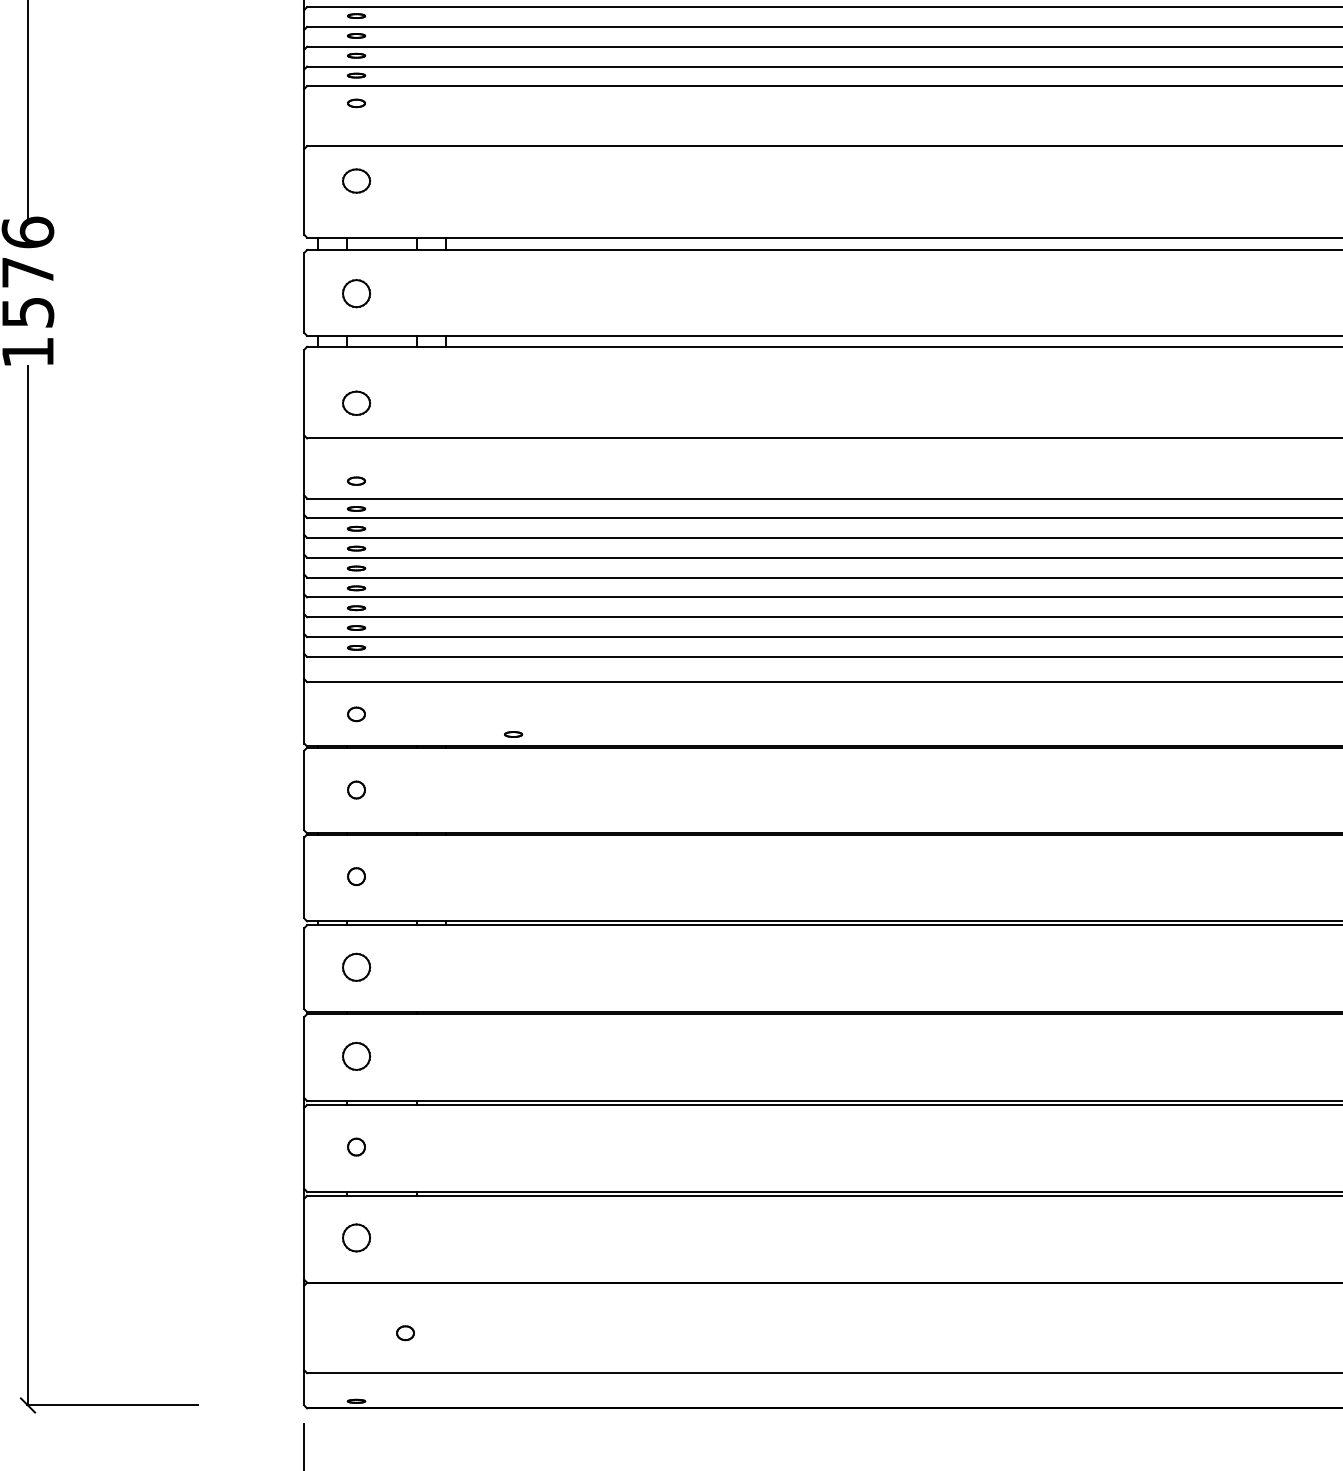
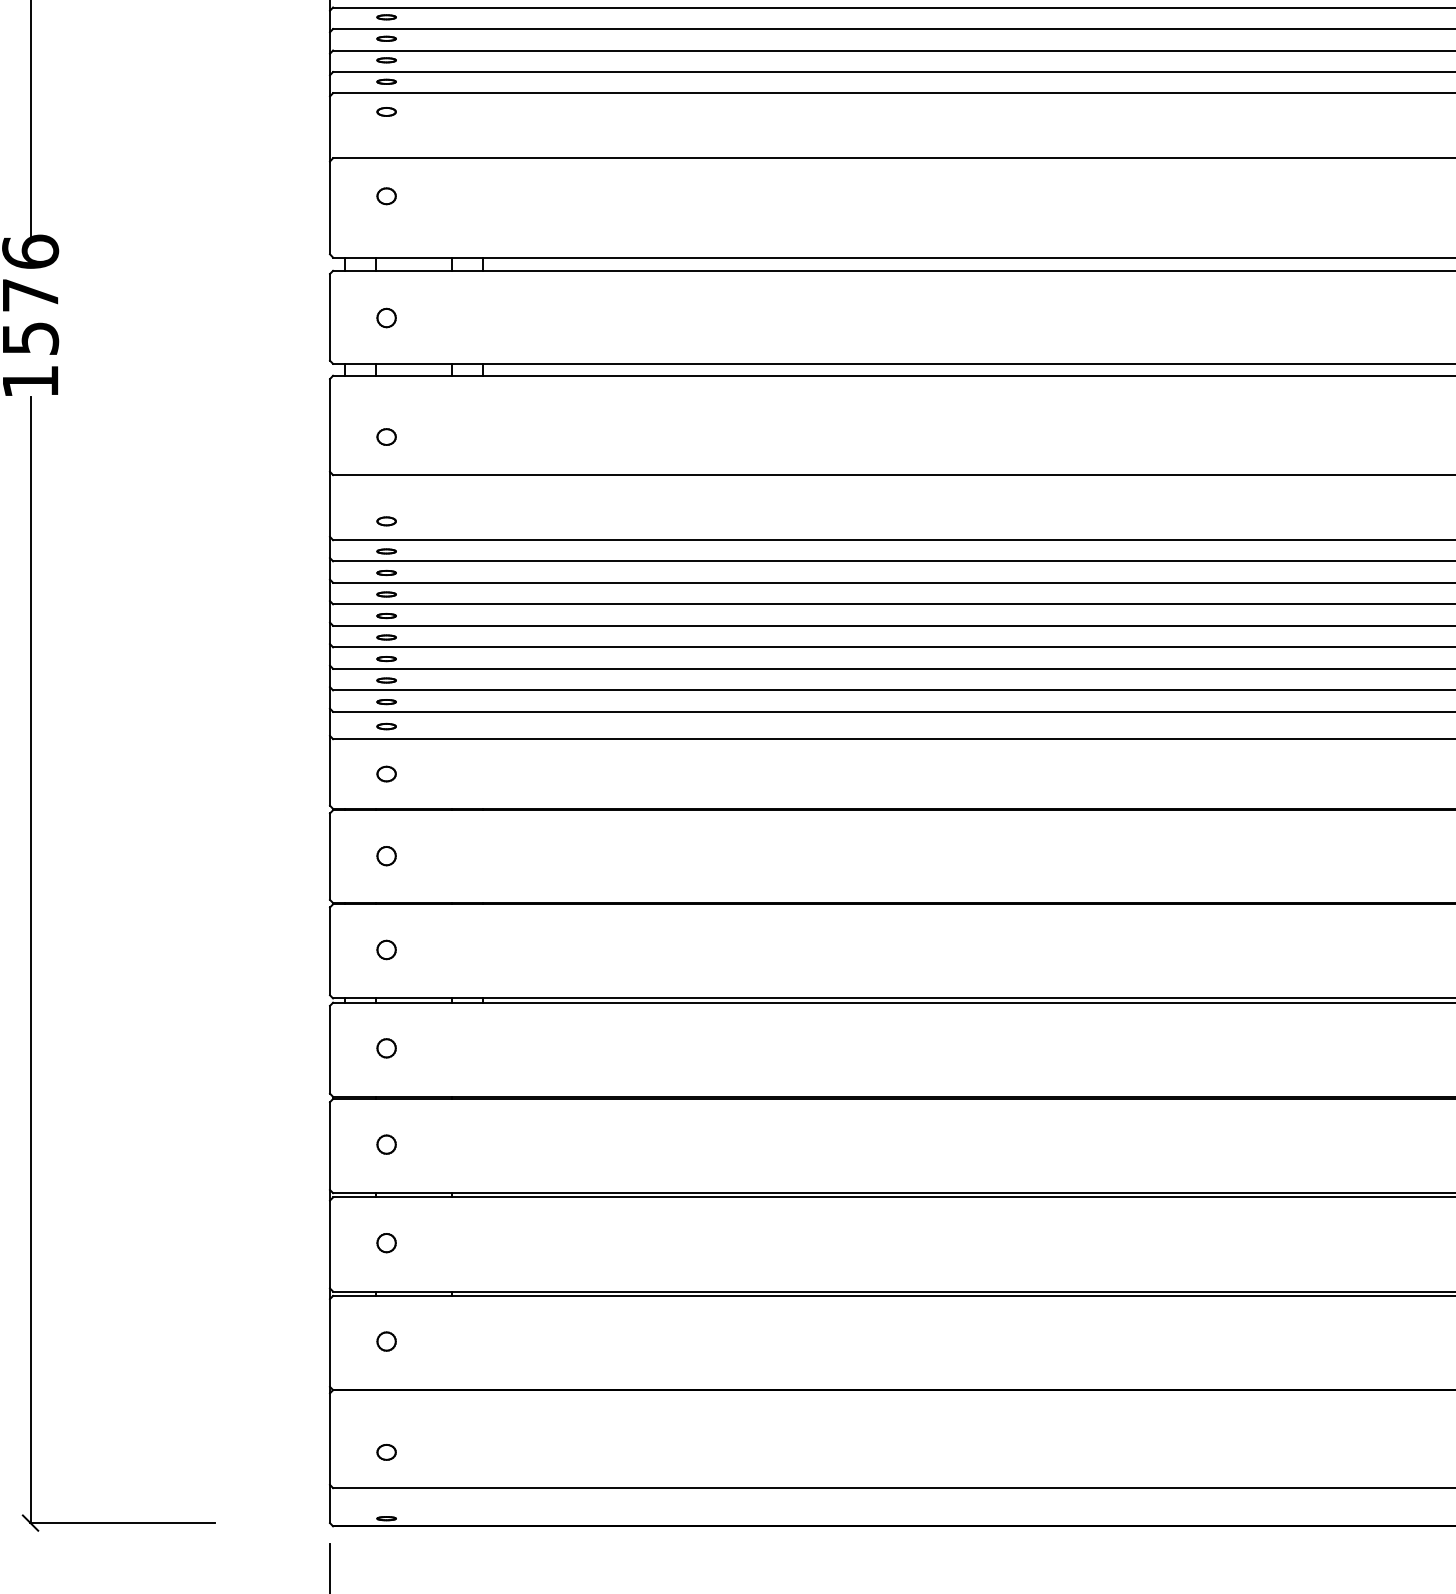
part: (356, 181) -> (386, 196), size x0.62
part: (356, 293) -> (386, 317), size x0.62
part: (356, 403) -> (386, 437), size x0.62
part: (513, 734) -> (386, 726), moved
part: (356, 967) -> (386, 1048), size x0.62
part: (356, 1055) -> (386, 1143), size x0.62
part: (356, 1237) -> (386, 1341), size x0.62
part: (405, 1333) -> (386, 1452), moved

